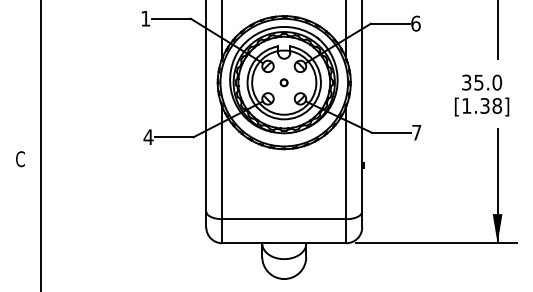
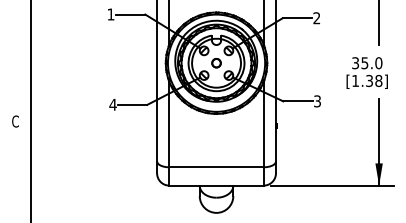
text: (415, 23) -> (316, 18), 6 -> 2
circle: (283, 82) -> (215, 63), size x1.67
text: (416, 132) -> (317, 101), 7 -> 3

